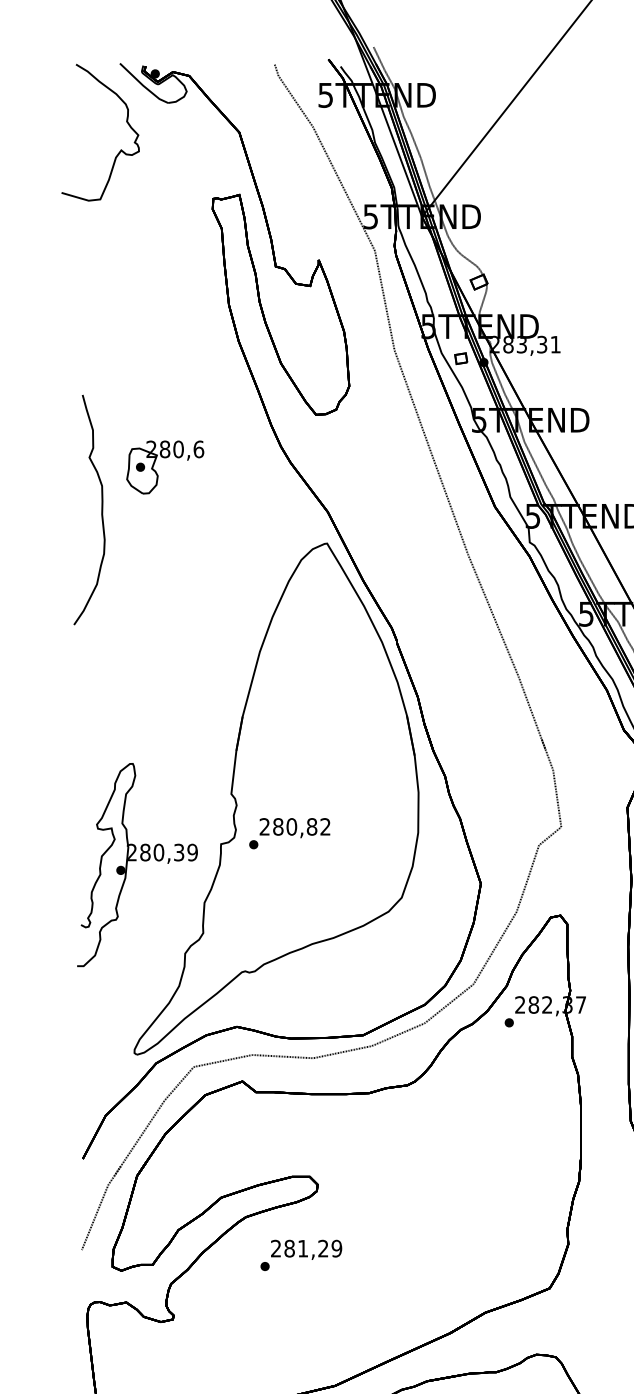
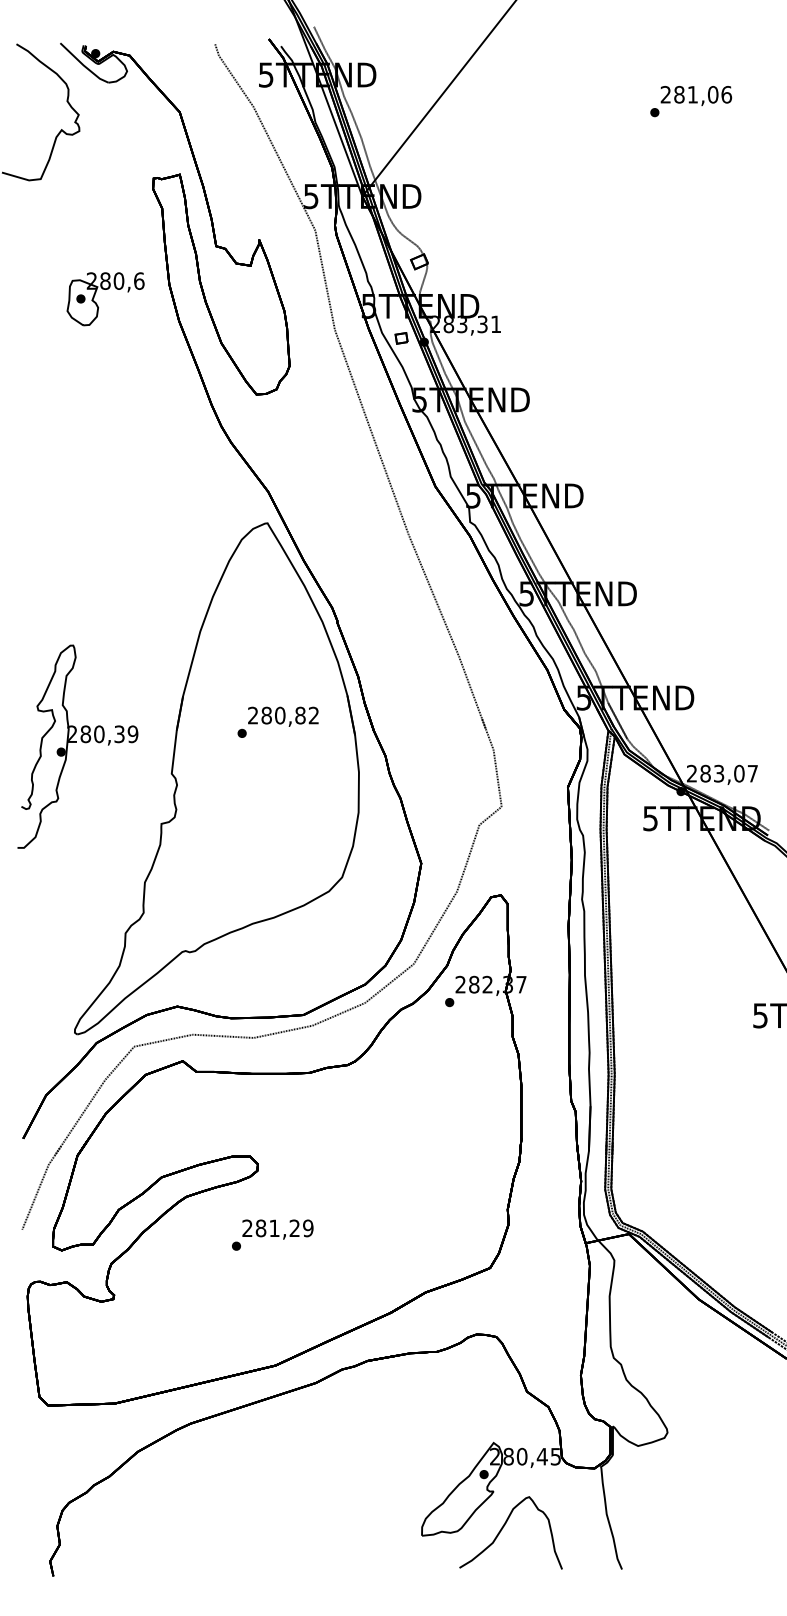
part: (158, 473) -> (98, 305), moved
curve: (101, 509) -> (41, 489), removed
text: (289, 832) -> (277, 721), moved
part: (137, 864) -> (77, 746), moved
text: (301, 1254) -> (272, 1234), moved

